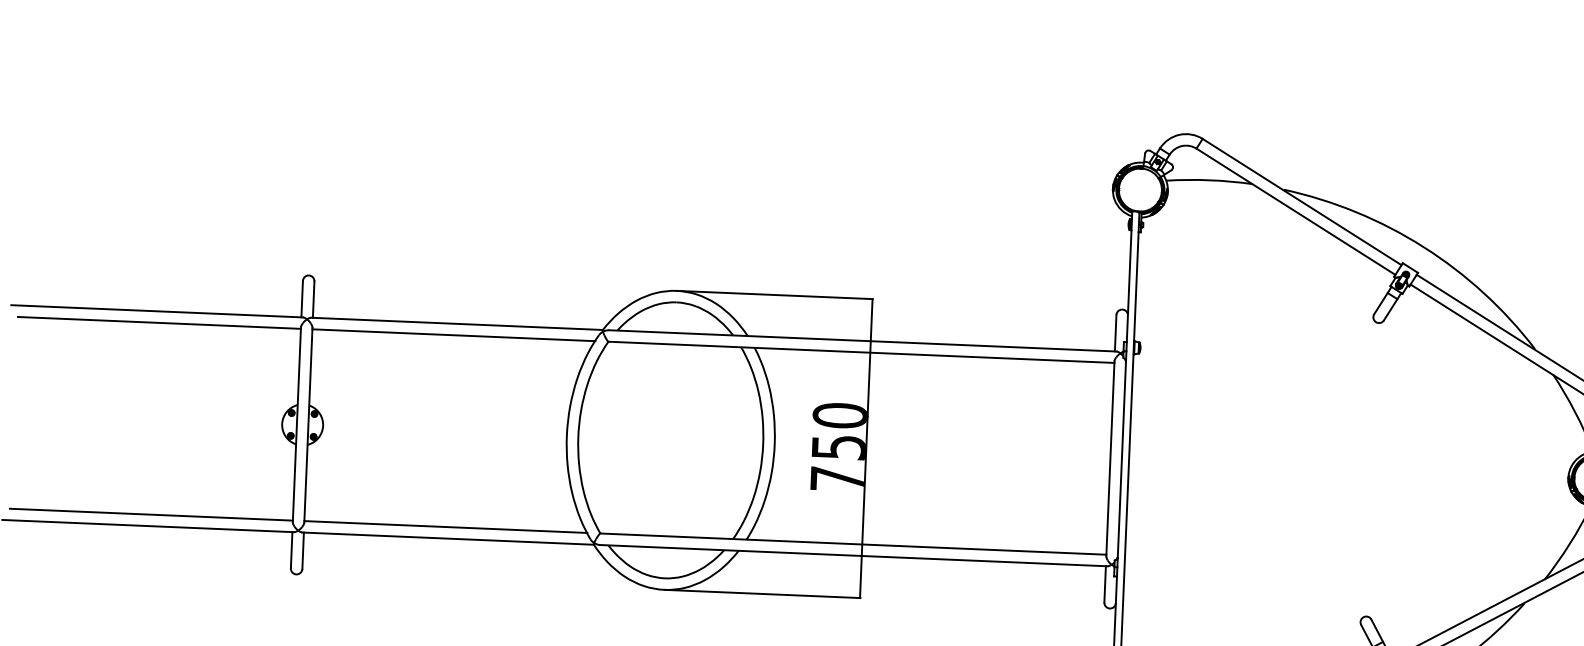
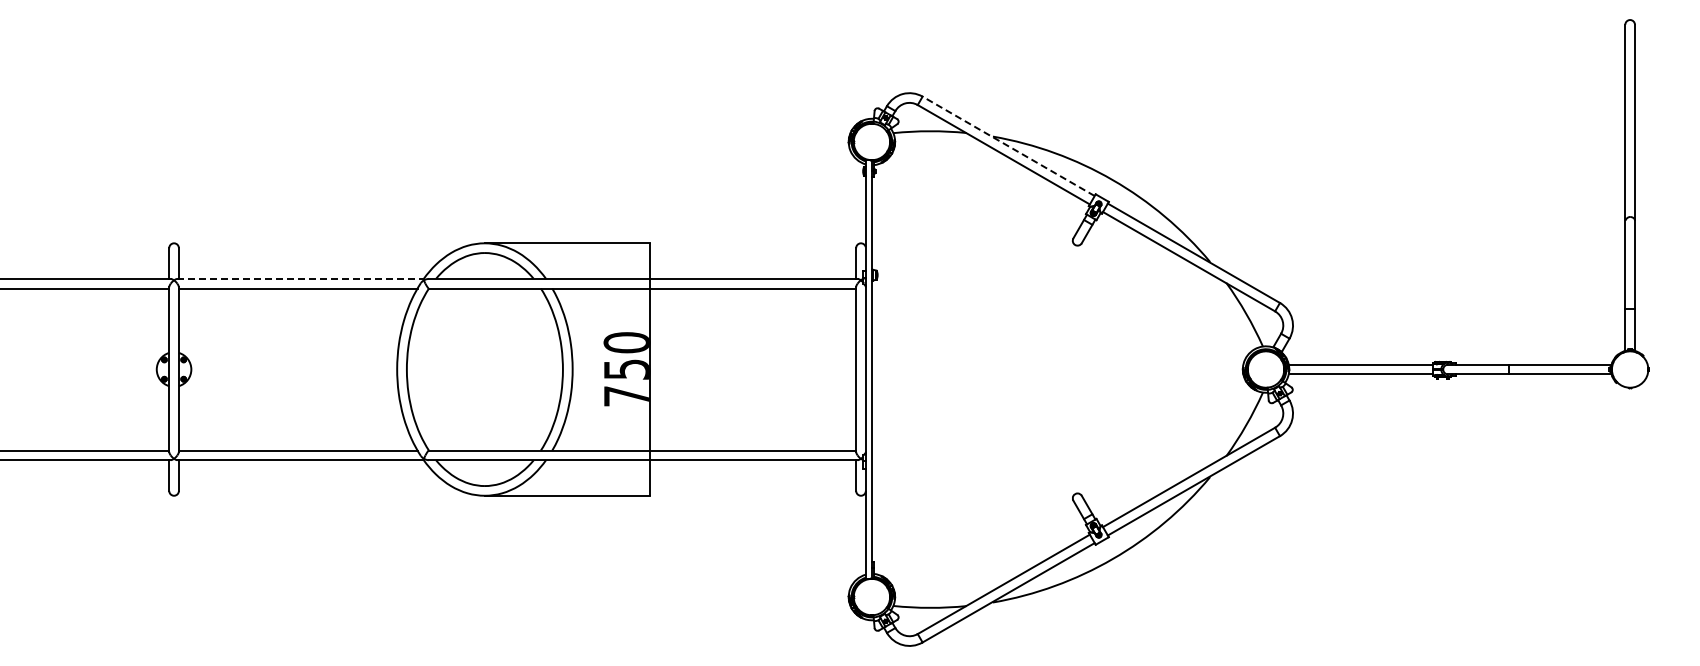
line: (1301, 202) -> (1008, 146), solid -> dashed
line: (458, 323) -> (301, 278), solid -> dashed

